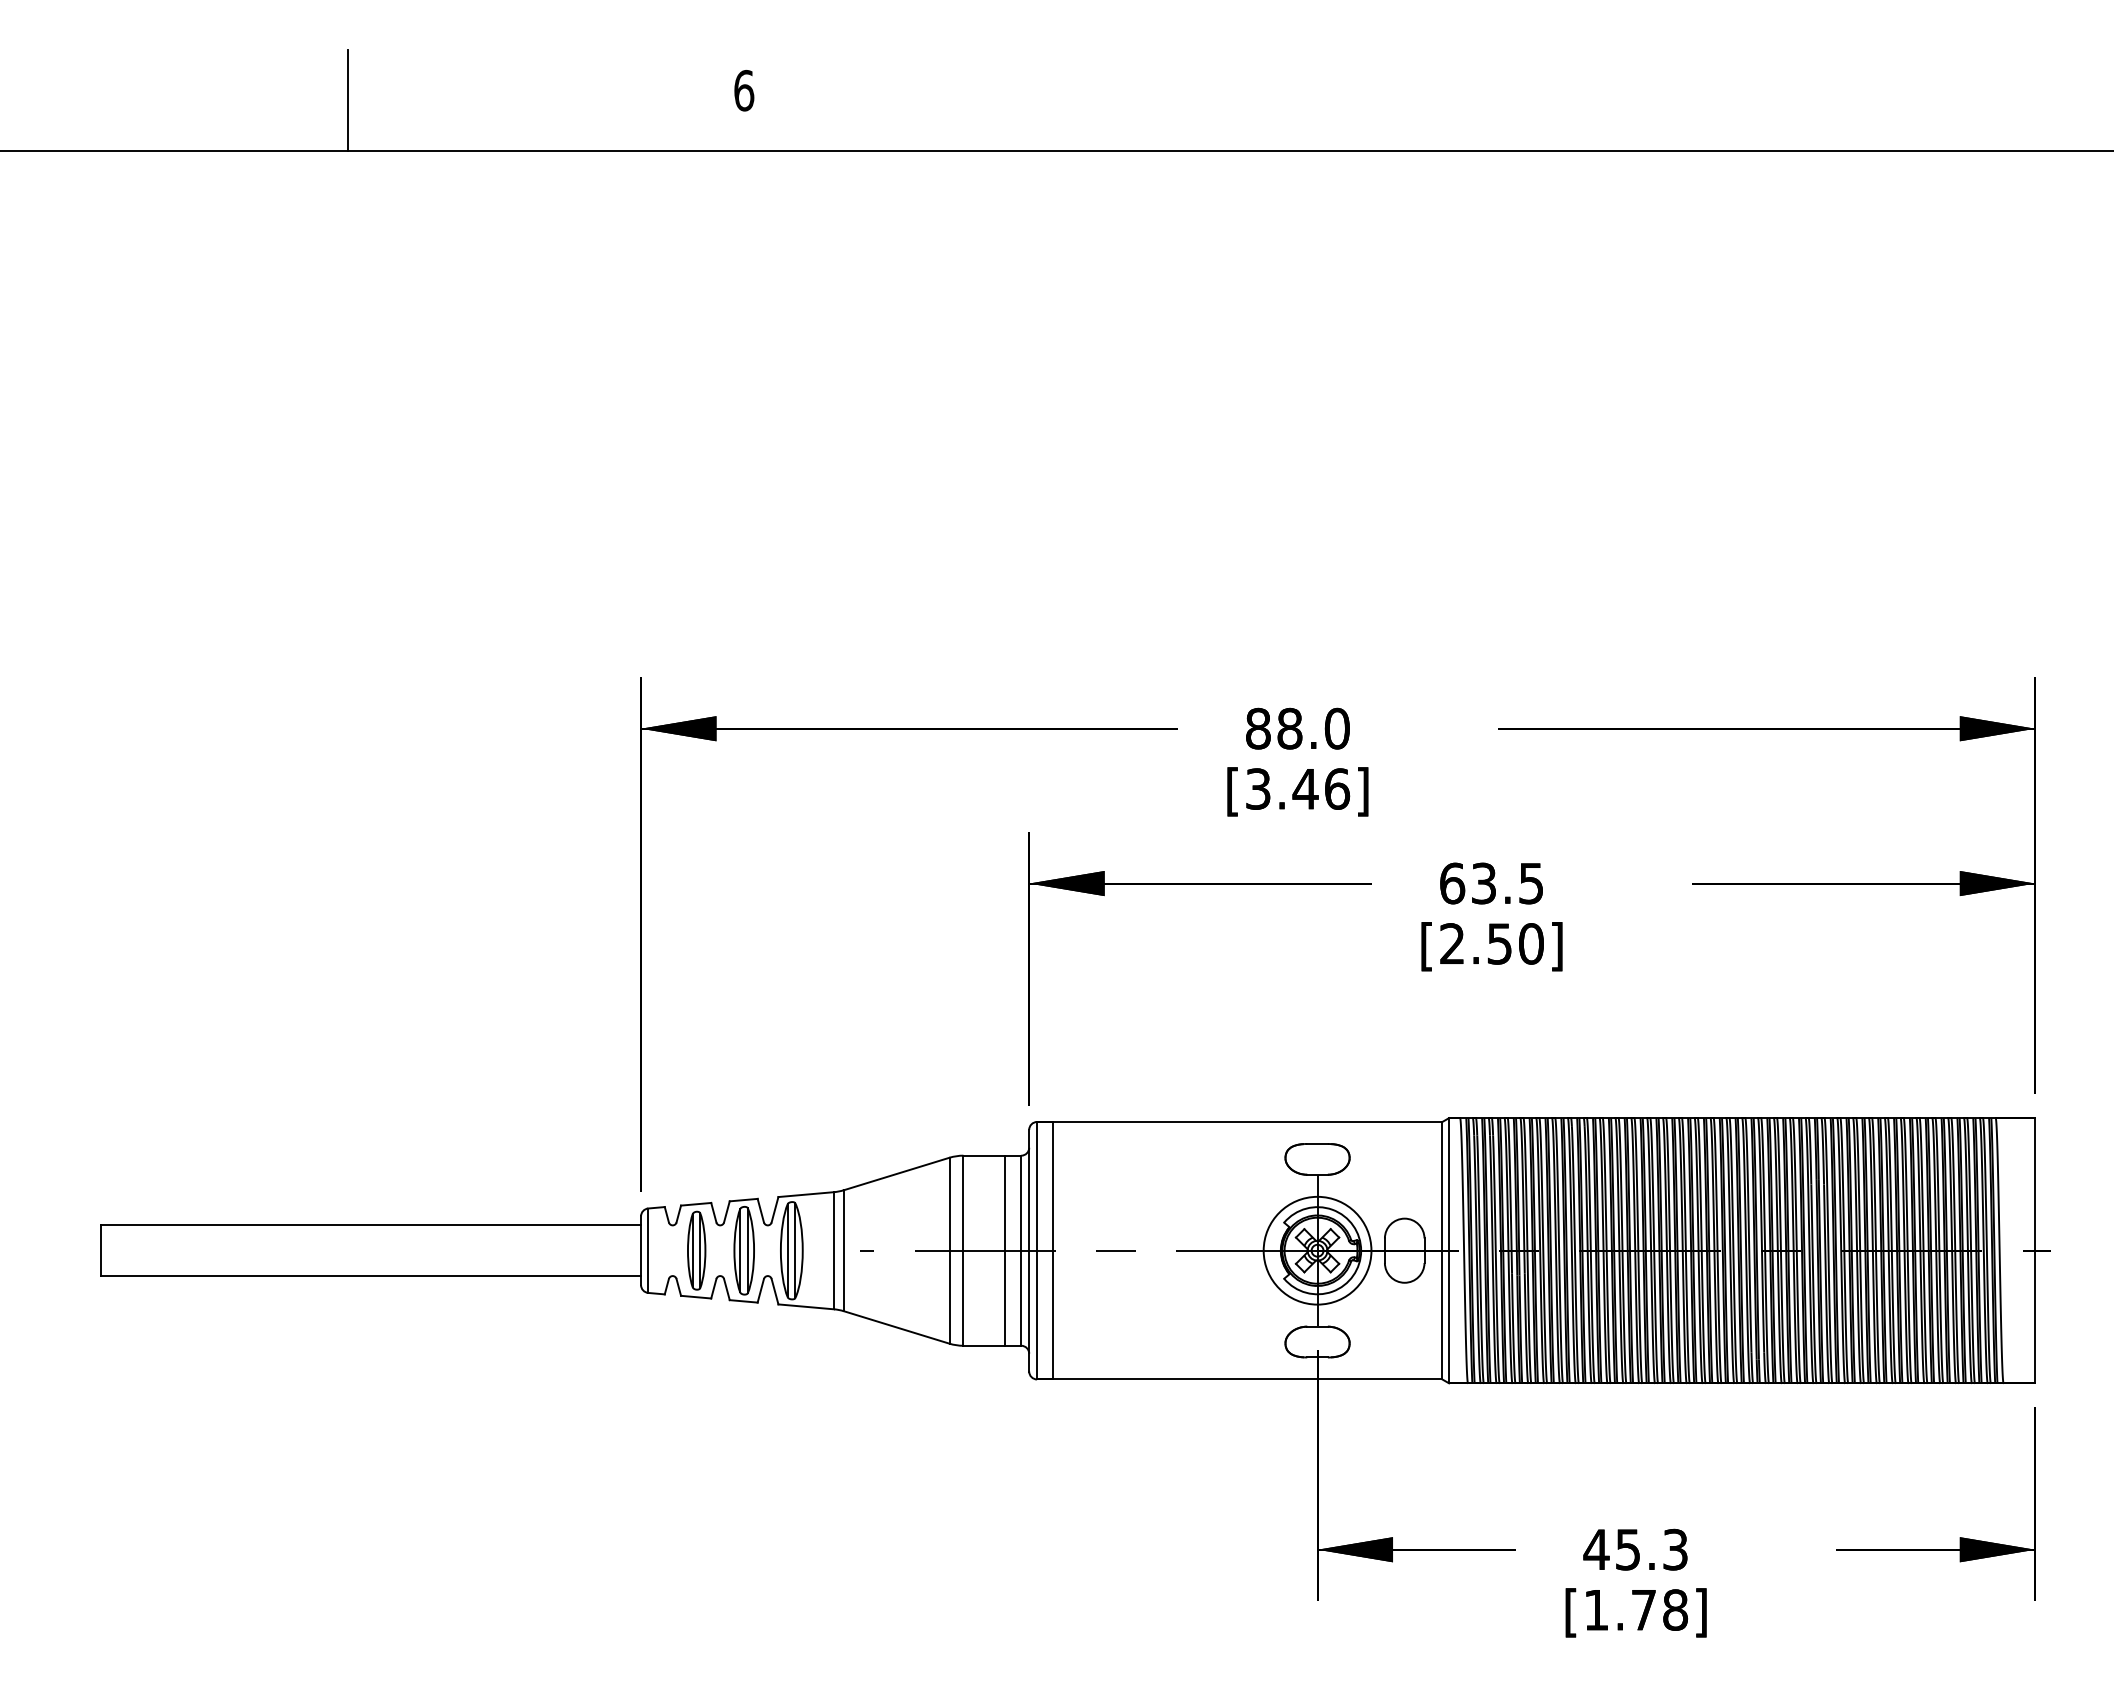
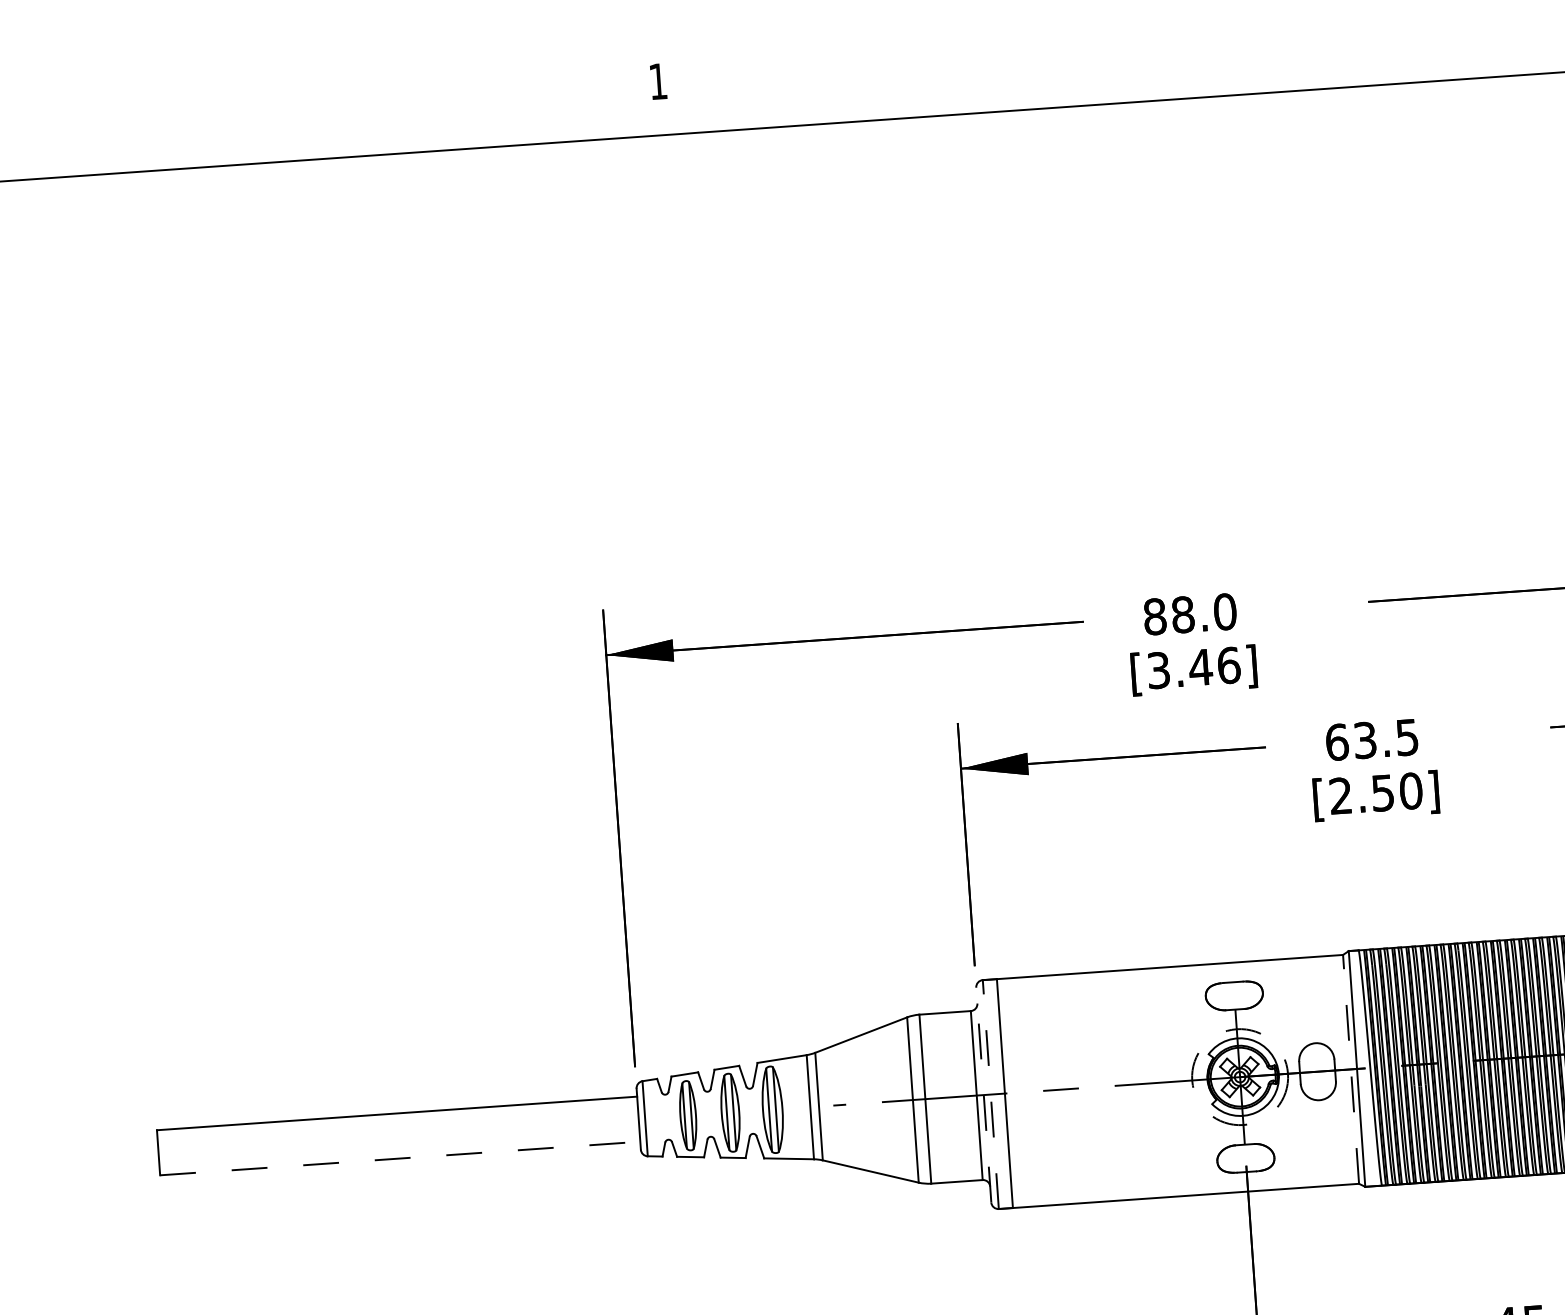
text: (744, 90) -> (658, 81), 6 -> 1
line: (347, 100) -> (306, 114), removed
line: (1005, 1250) -> (962, 1096), removed
line: (1029, 1250) -> (984, 1094), solid -> dashed
line: (1037, 1250) -> (991, 1094), solid -> dashed
circle: (1317, 1250) -> (1240, 1076), solid -> dashed
line: (1442, 1250) -> (1351, 1069), solid -> dashed
line: (371, 1276) -> (400, 1158), solid -> dashed

